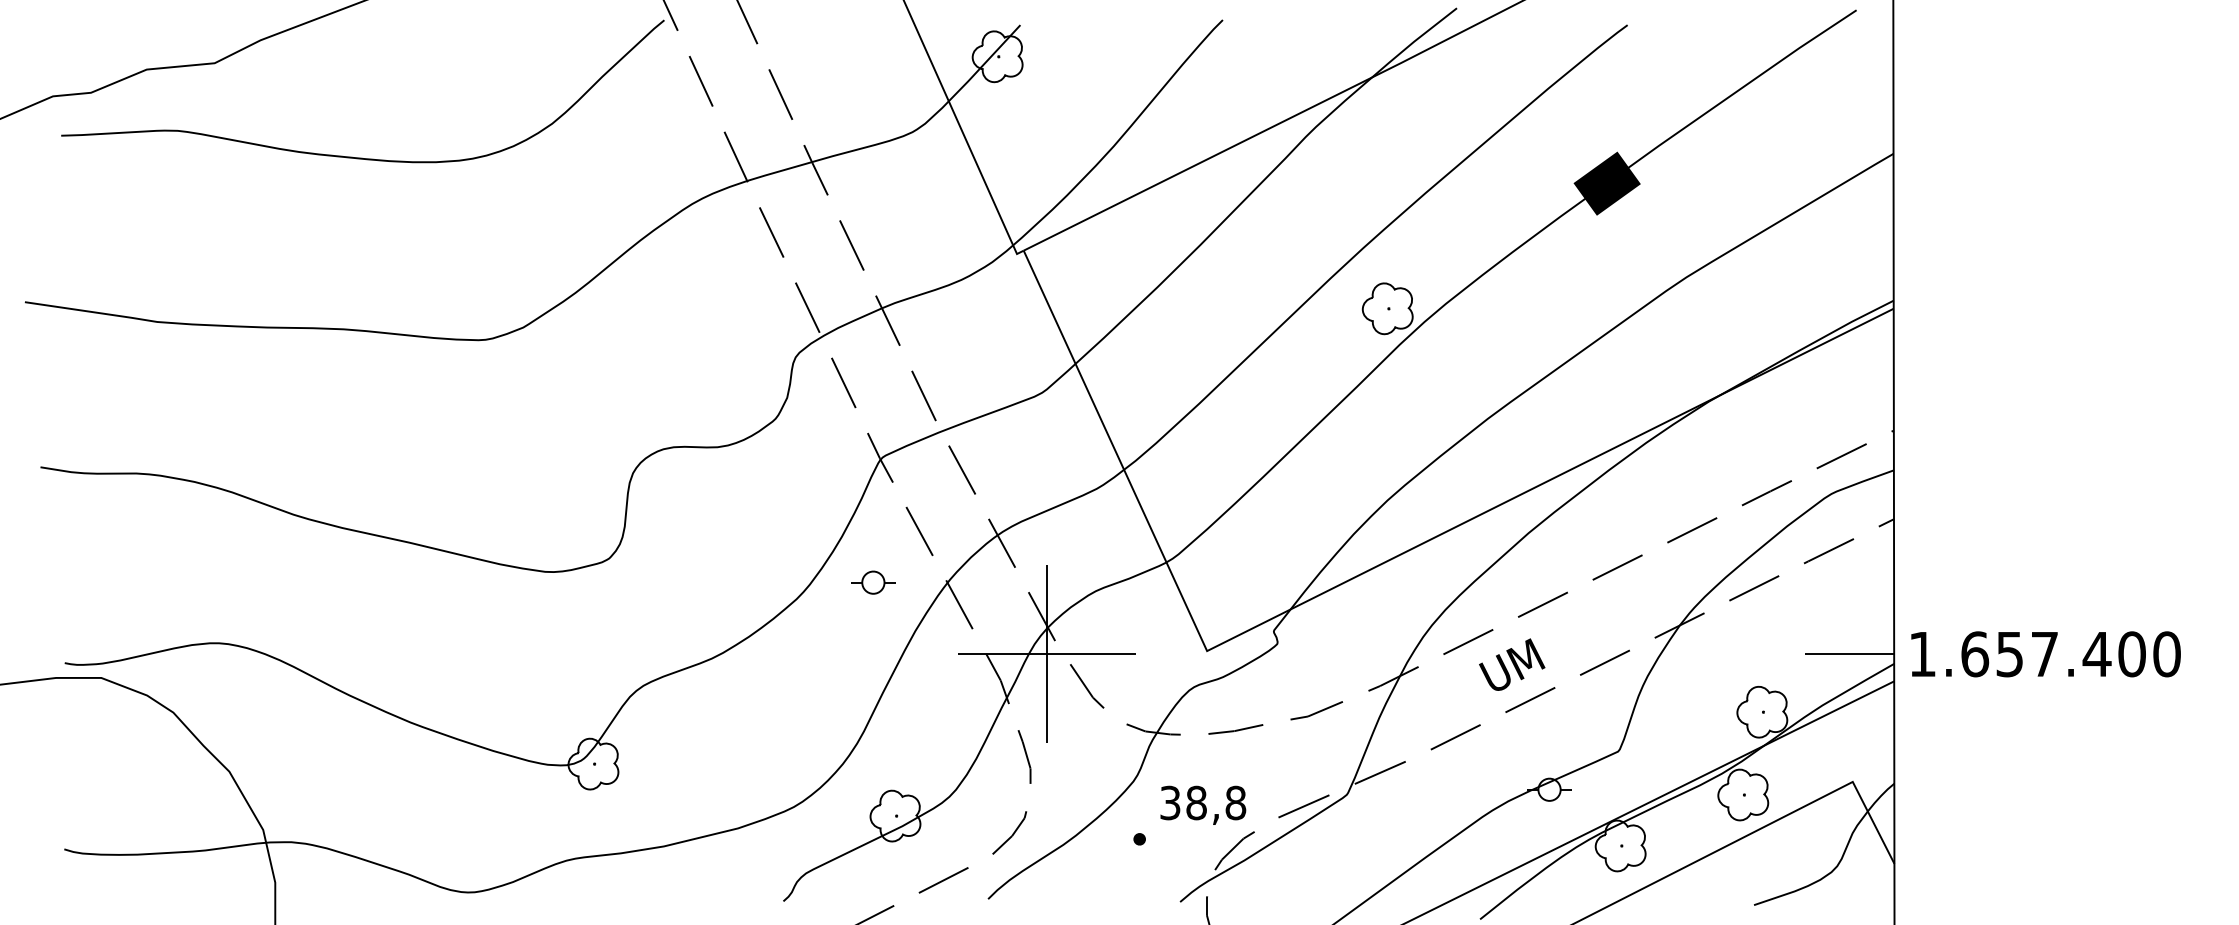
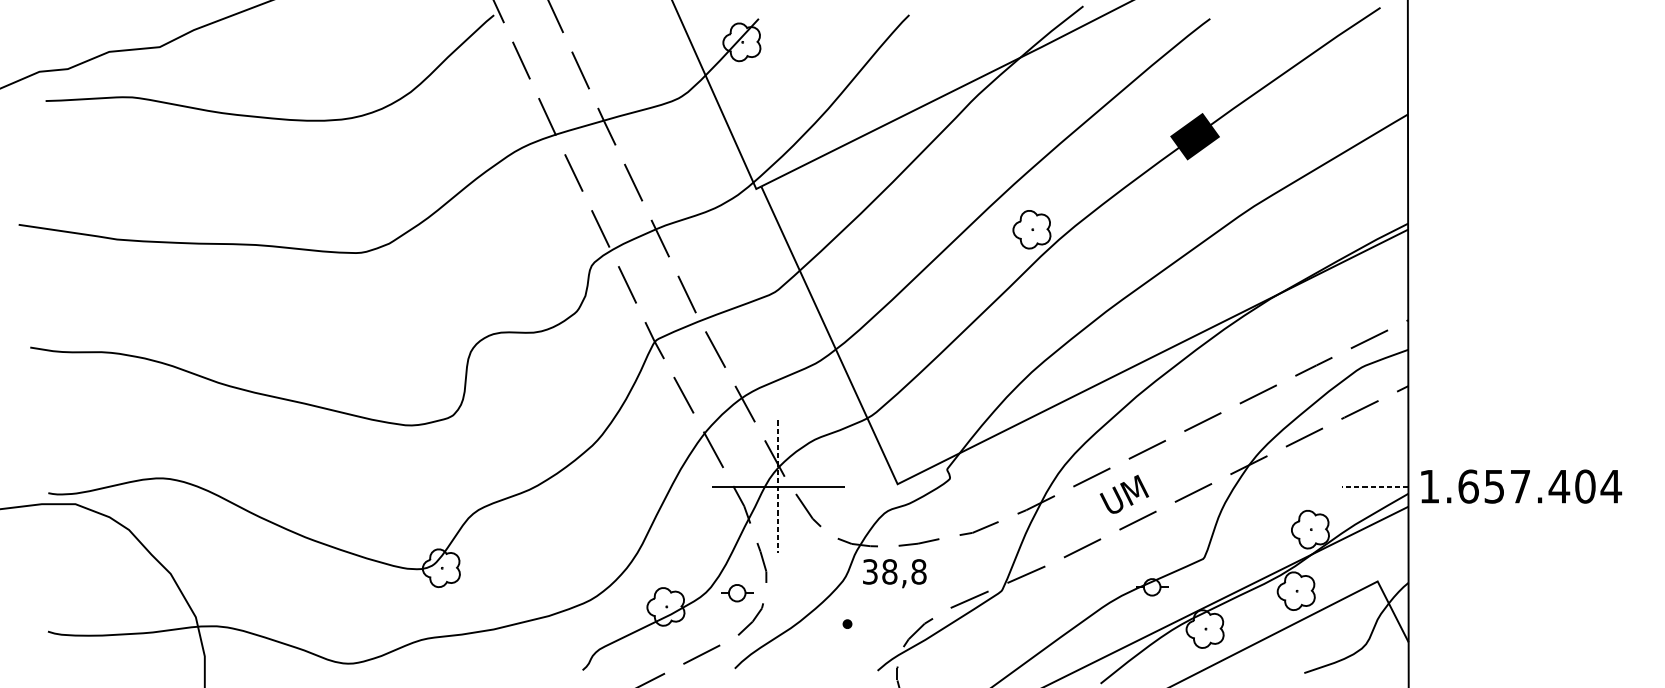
part: (873, 582) -> (737, 593), moved
line: (1046, 654) -> (778, 486), solid -> dashed
line: (1849, 654) -> (1375, 486), solid -> dashed
text: (2166, 654) -> (1610, 486), 1.657.400 -> 1.657.404
text: (1203, 804) -> (894, 572), moved

